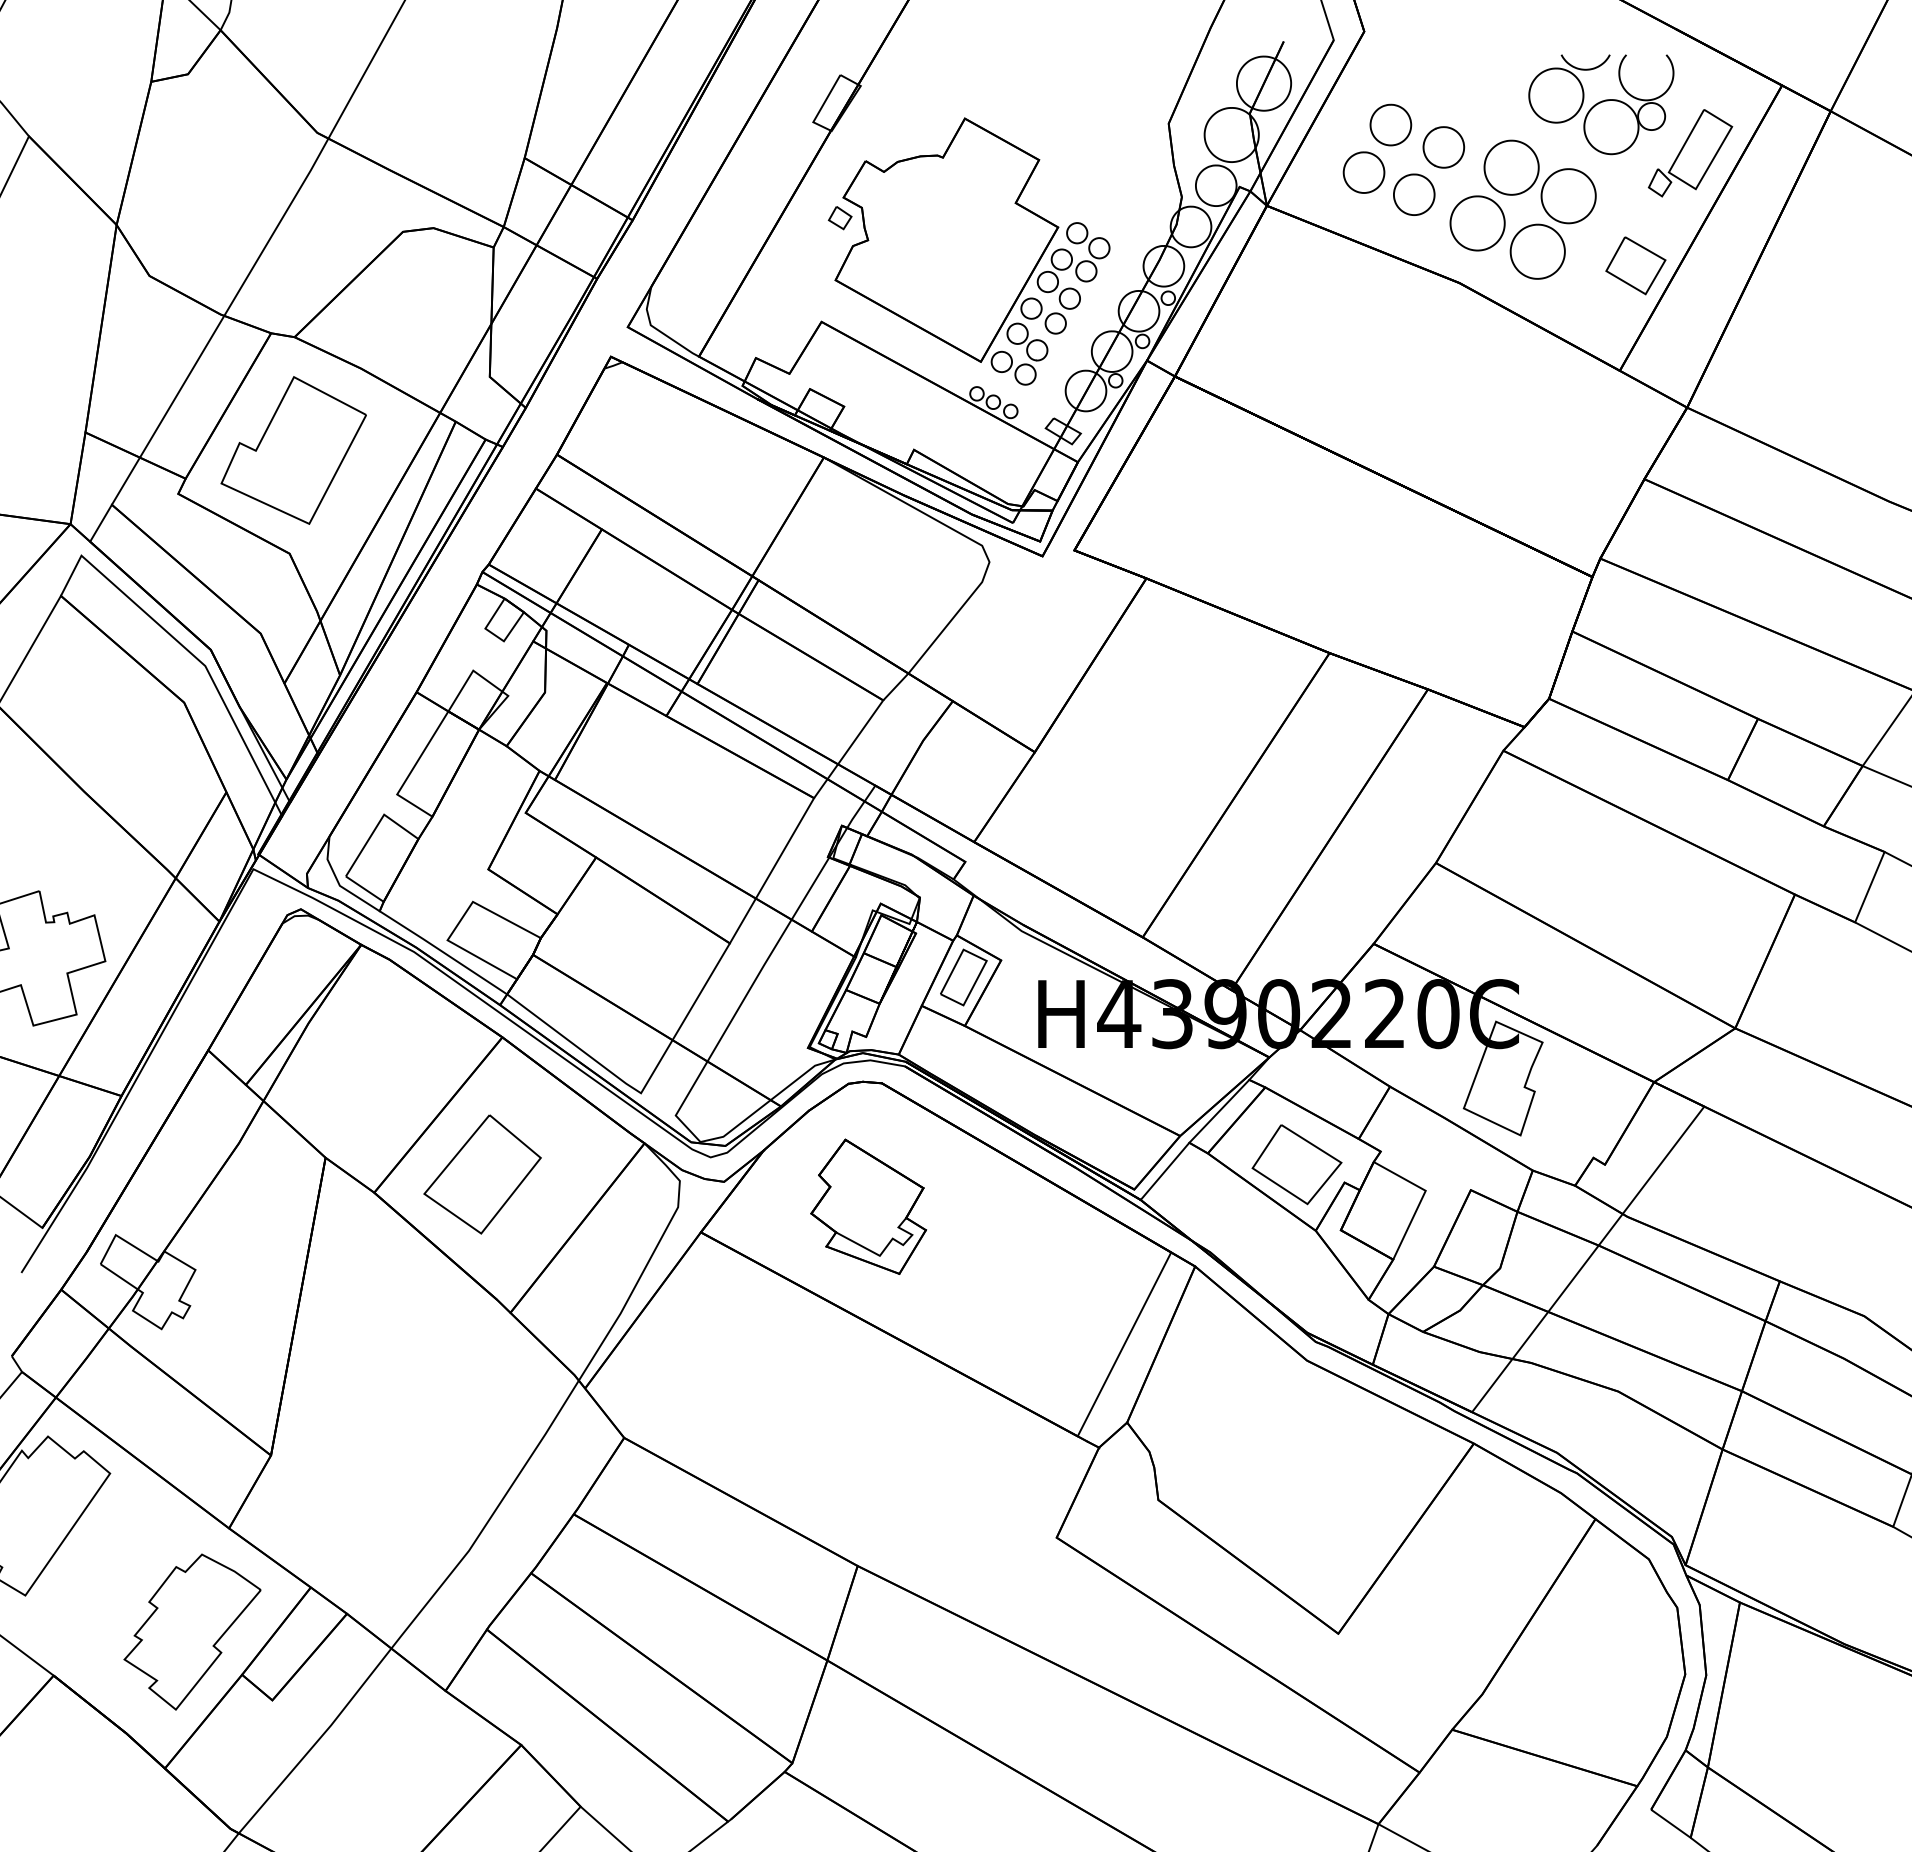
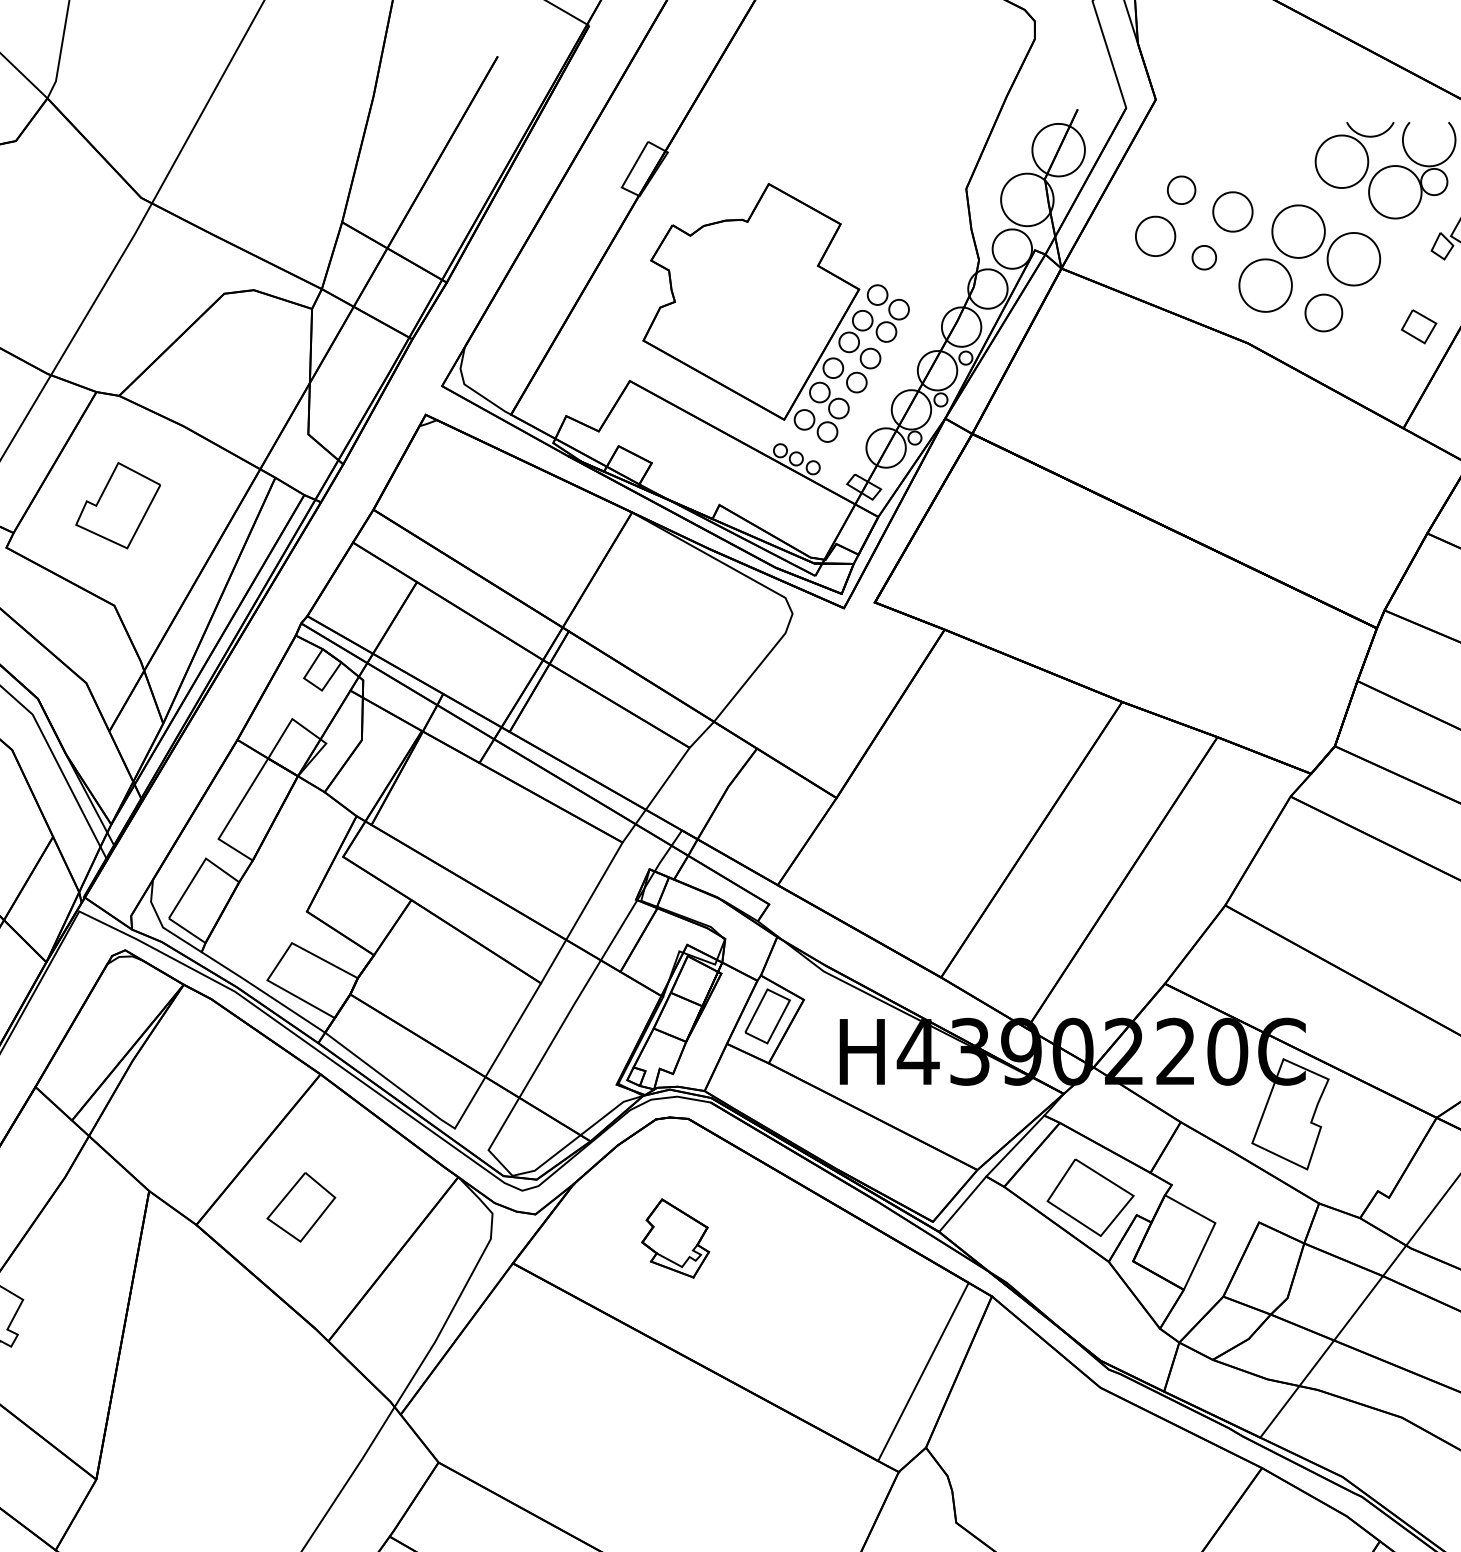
part: (1390, 124) -> (1181, 189), size x0.7
part: (1414, 194) -> (1204, 257), size x0.6
part: (839, 218) -> (647, 280), removed
part: (1537, 251) -> (1323, 312), size x0.7
part: (1635, 265) -> (1418, 326), size x0.6
part: (293, 450) -> (118, 505), size x0.6
part: (482, 1174) -> (301, 1207), size x0.6
part: (868, 1206) -> (675, 1238), size x0.6

